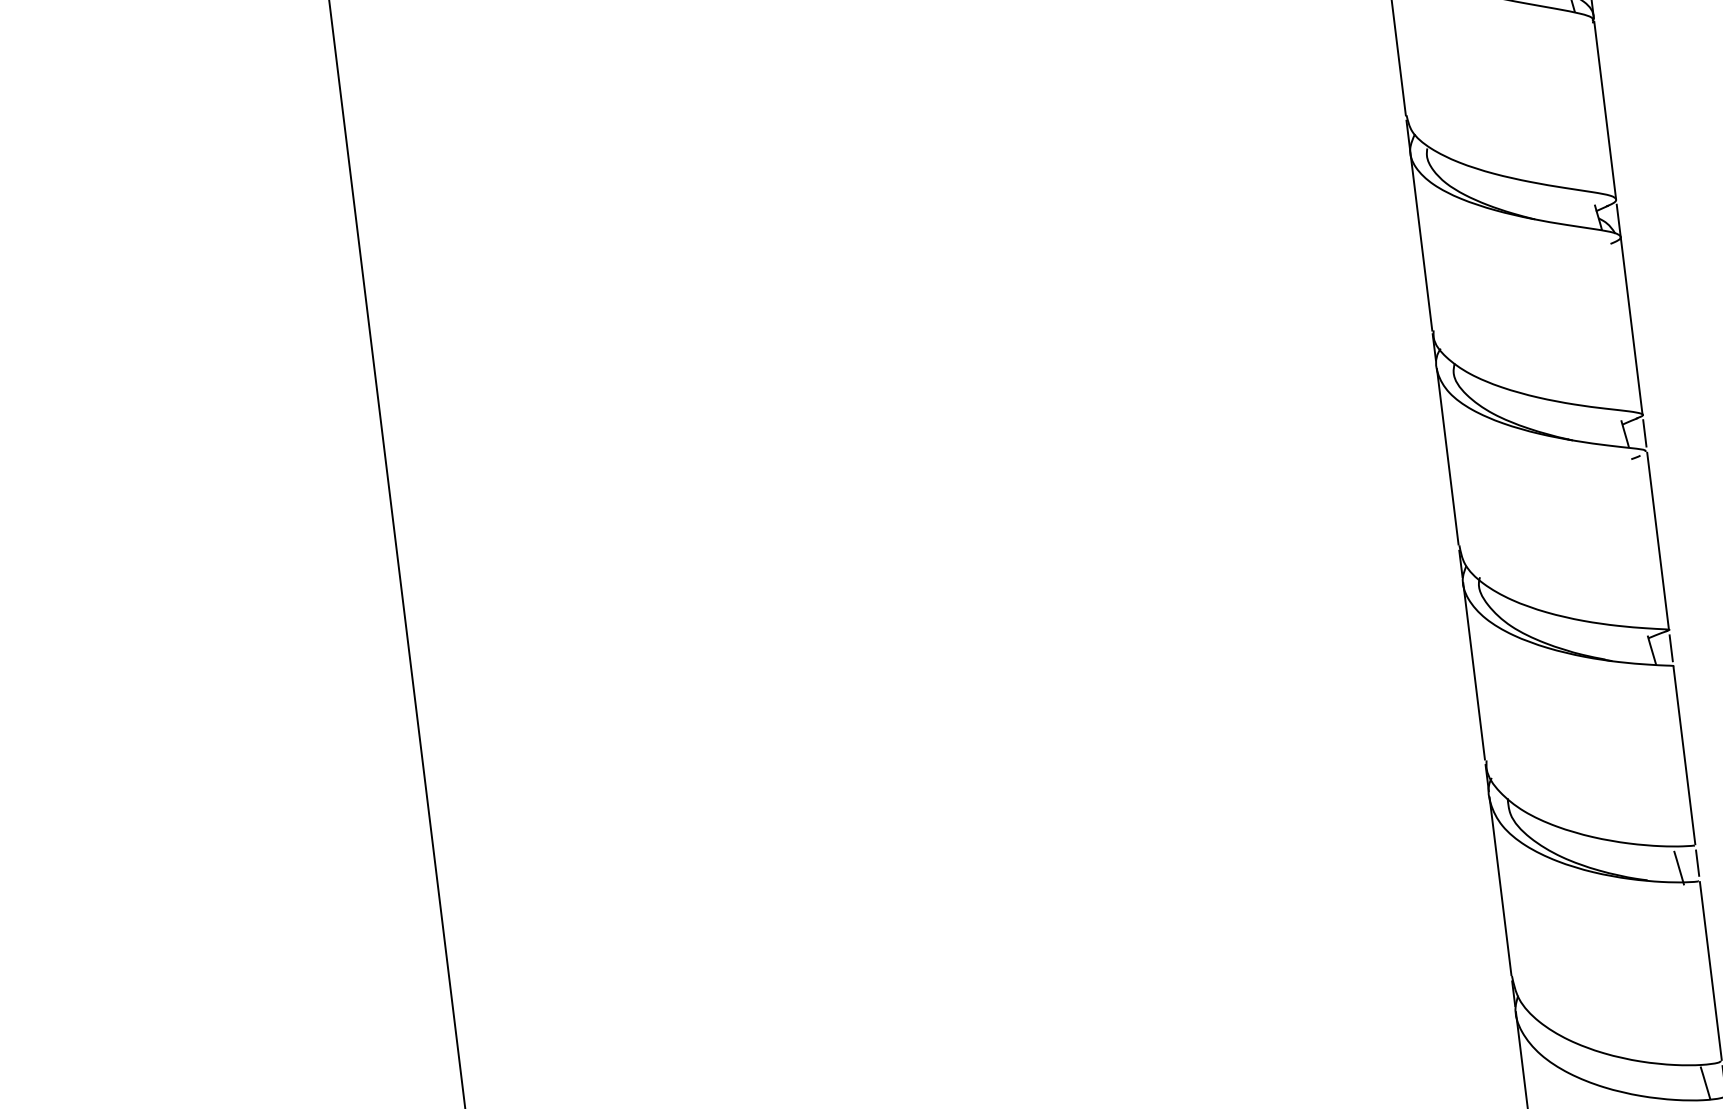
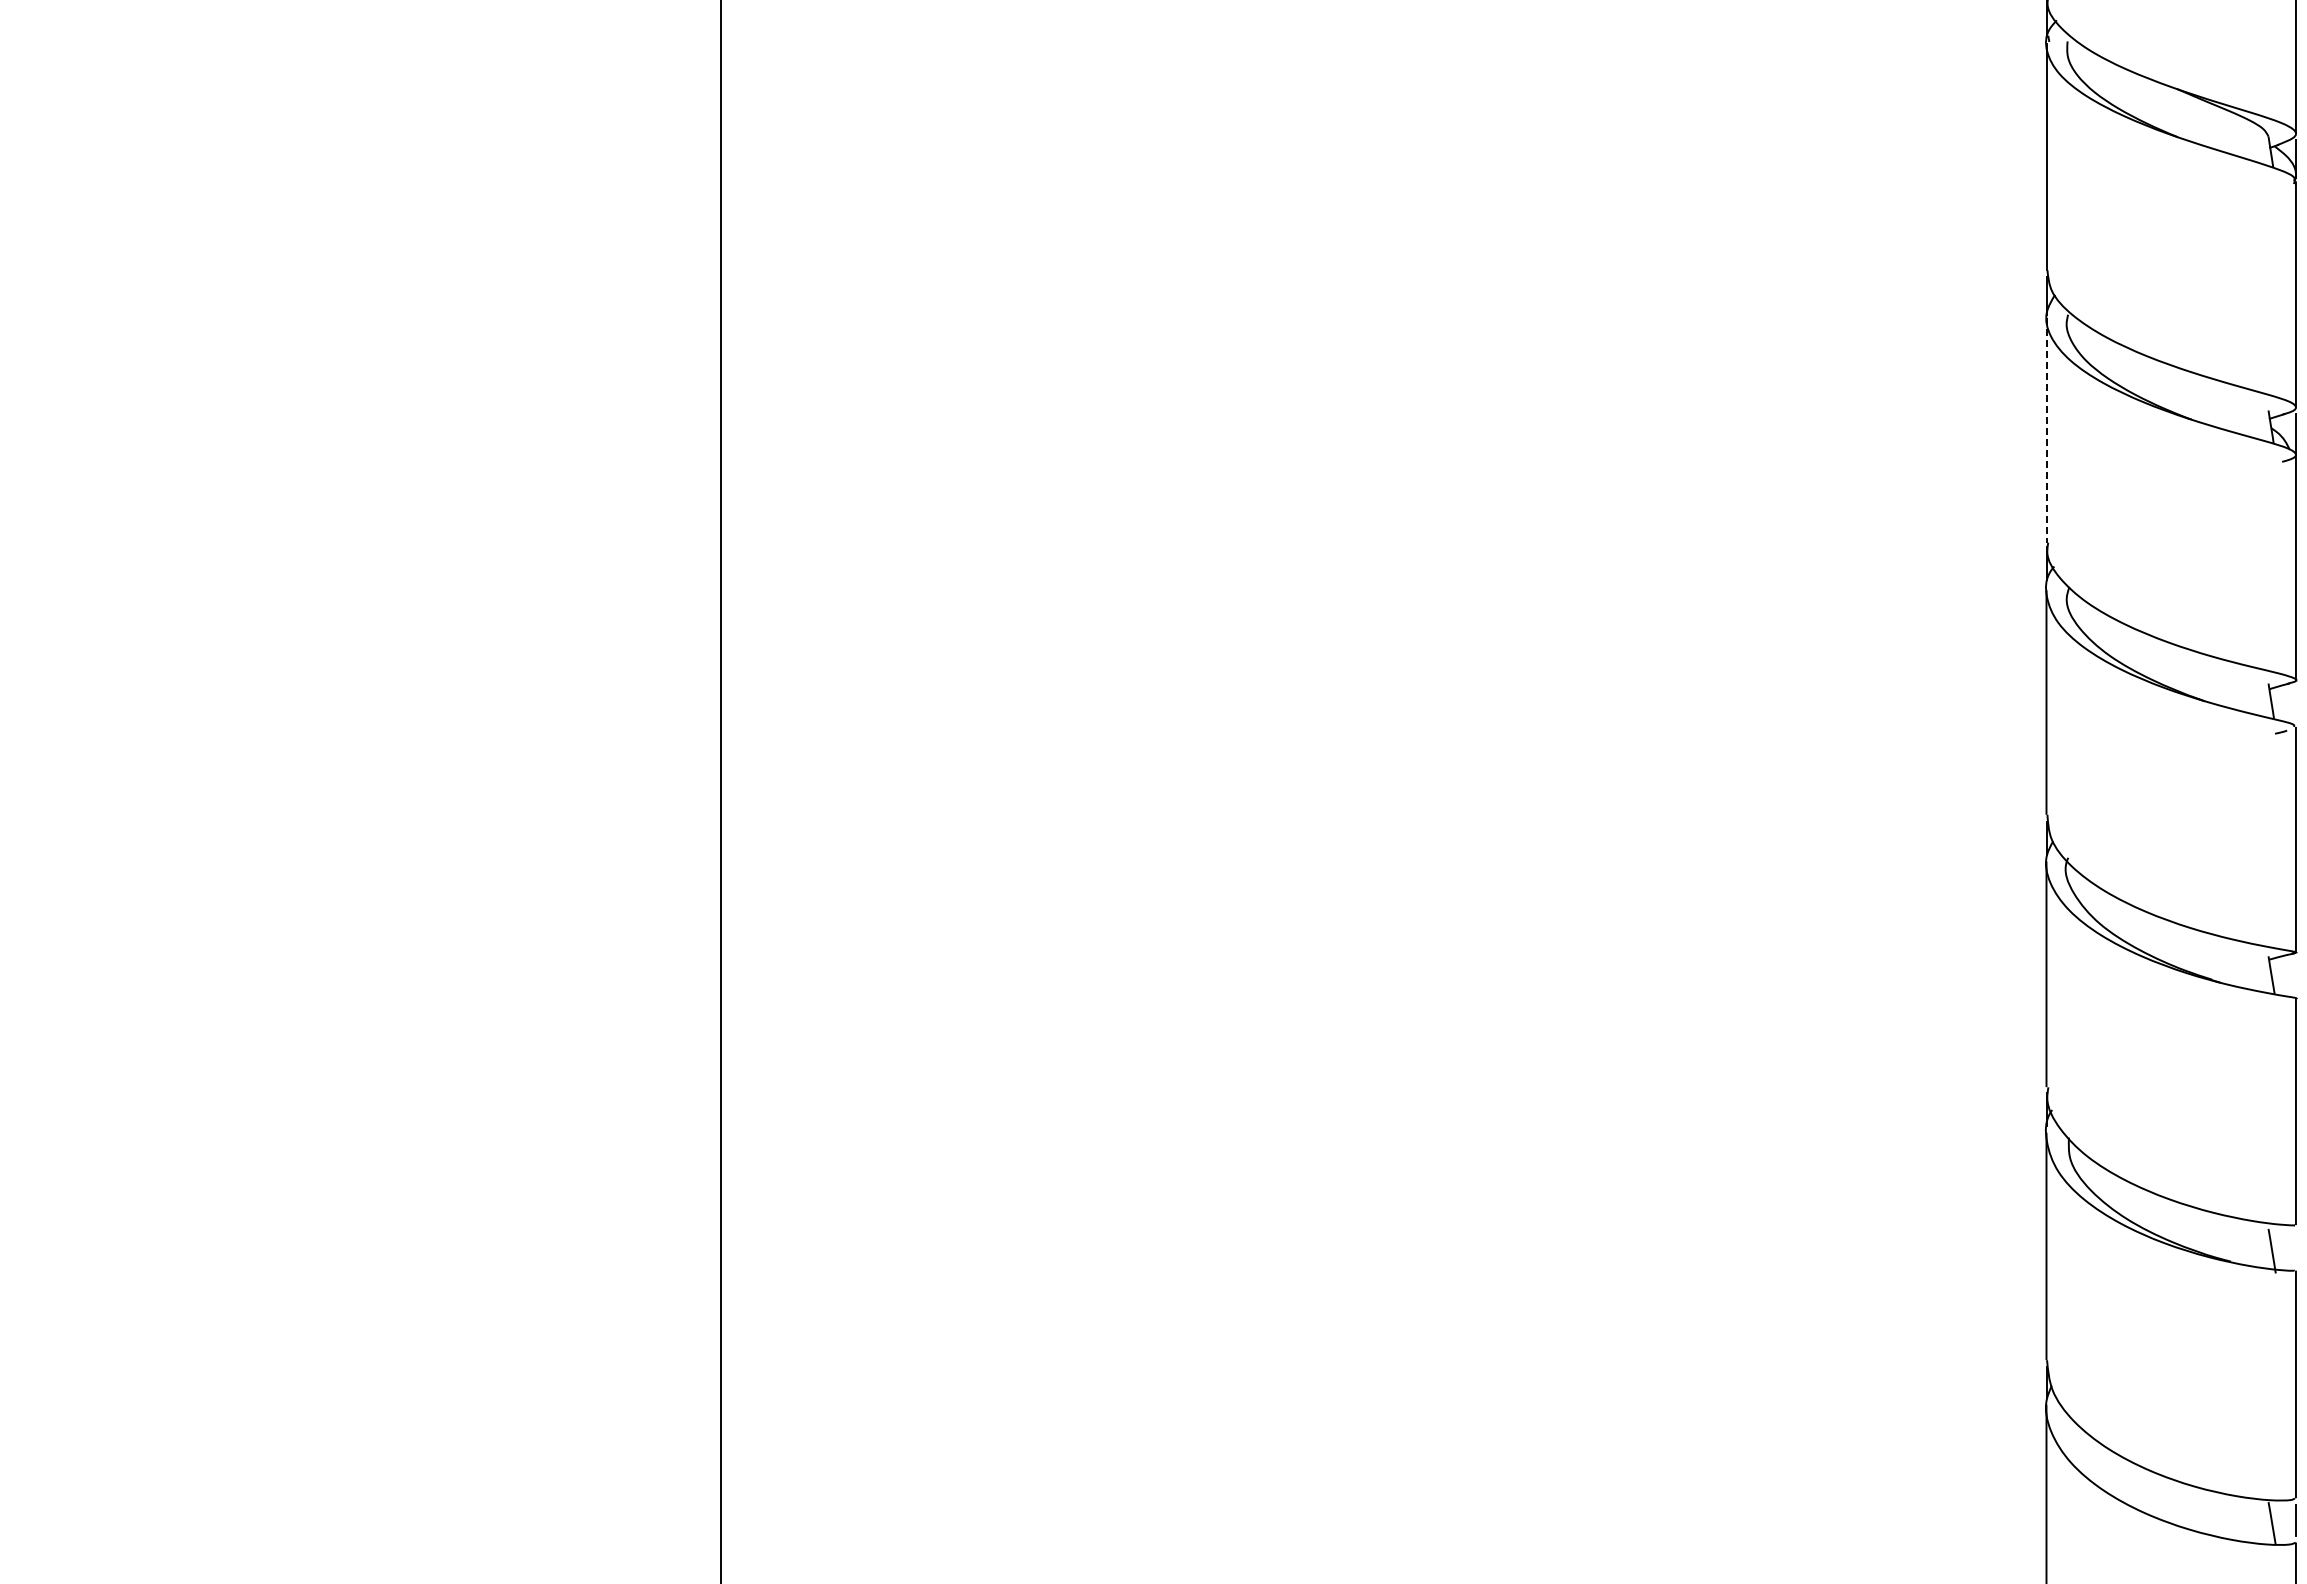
line: (1421, 241) -> (2046, 430), solid -> dashed
line: (1644, 433) -> (2295, 703), removed
line: (1670, 648) -> (2295, 975), removed
line: (1697, 862) -> (2295, 1247), removed

